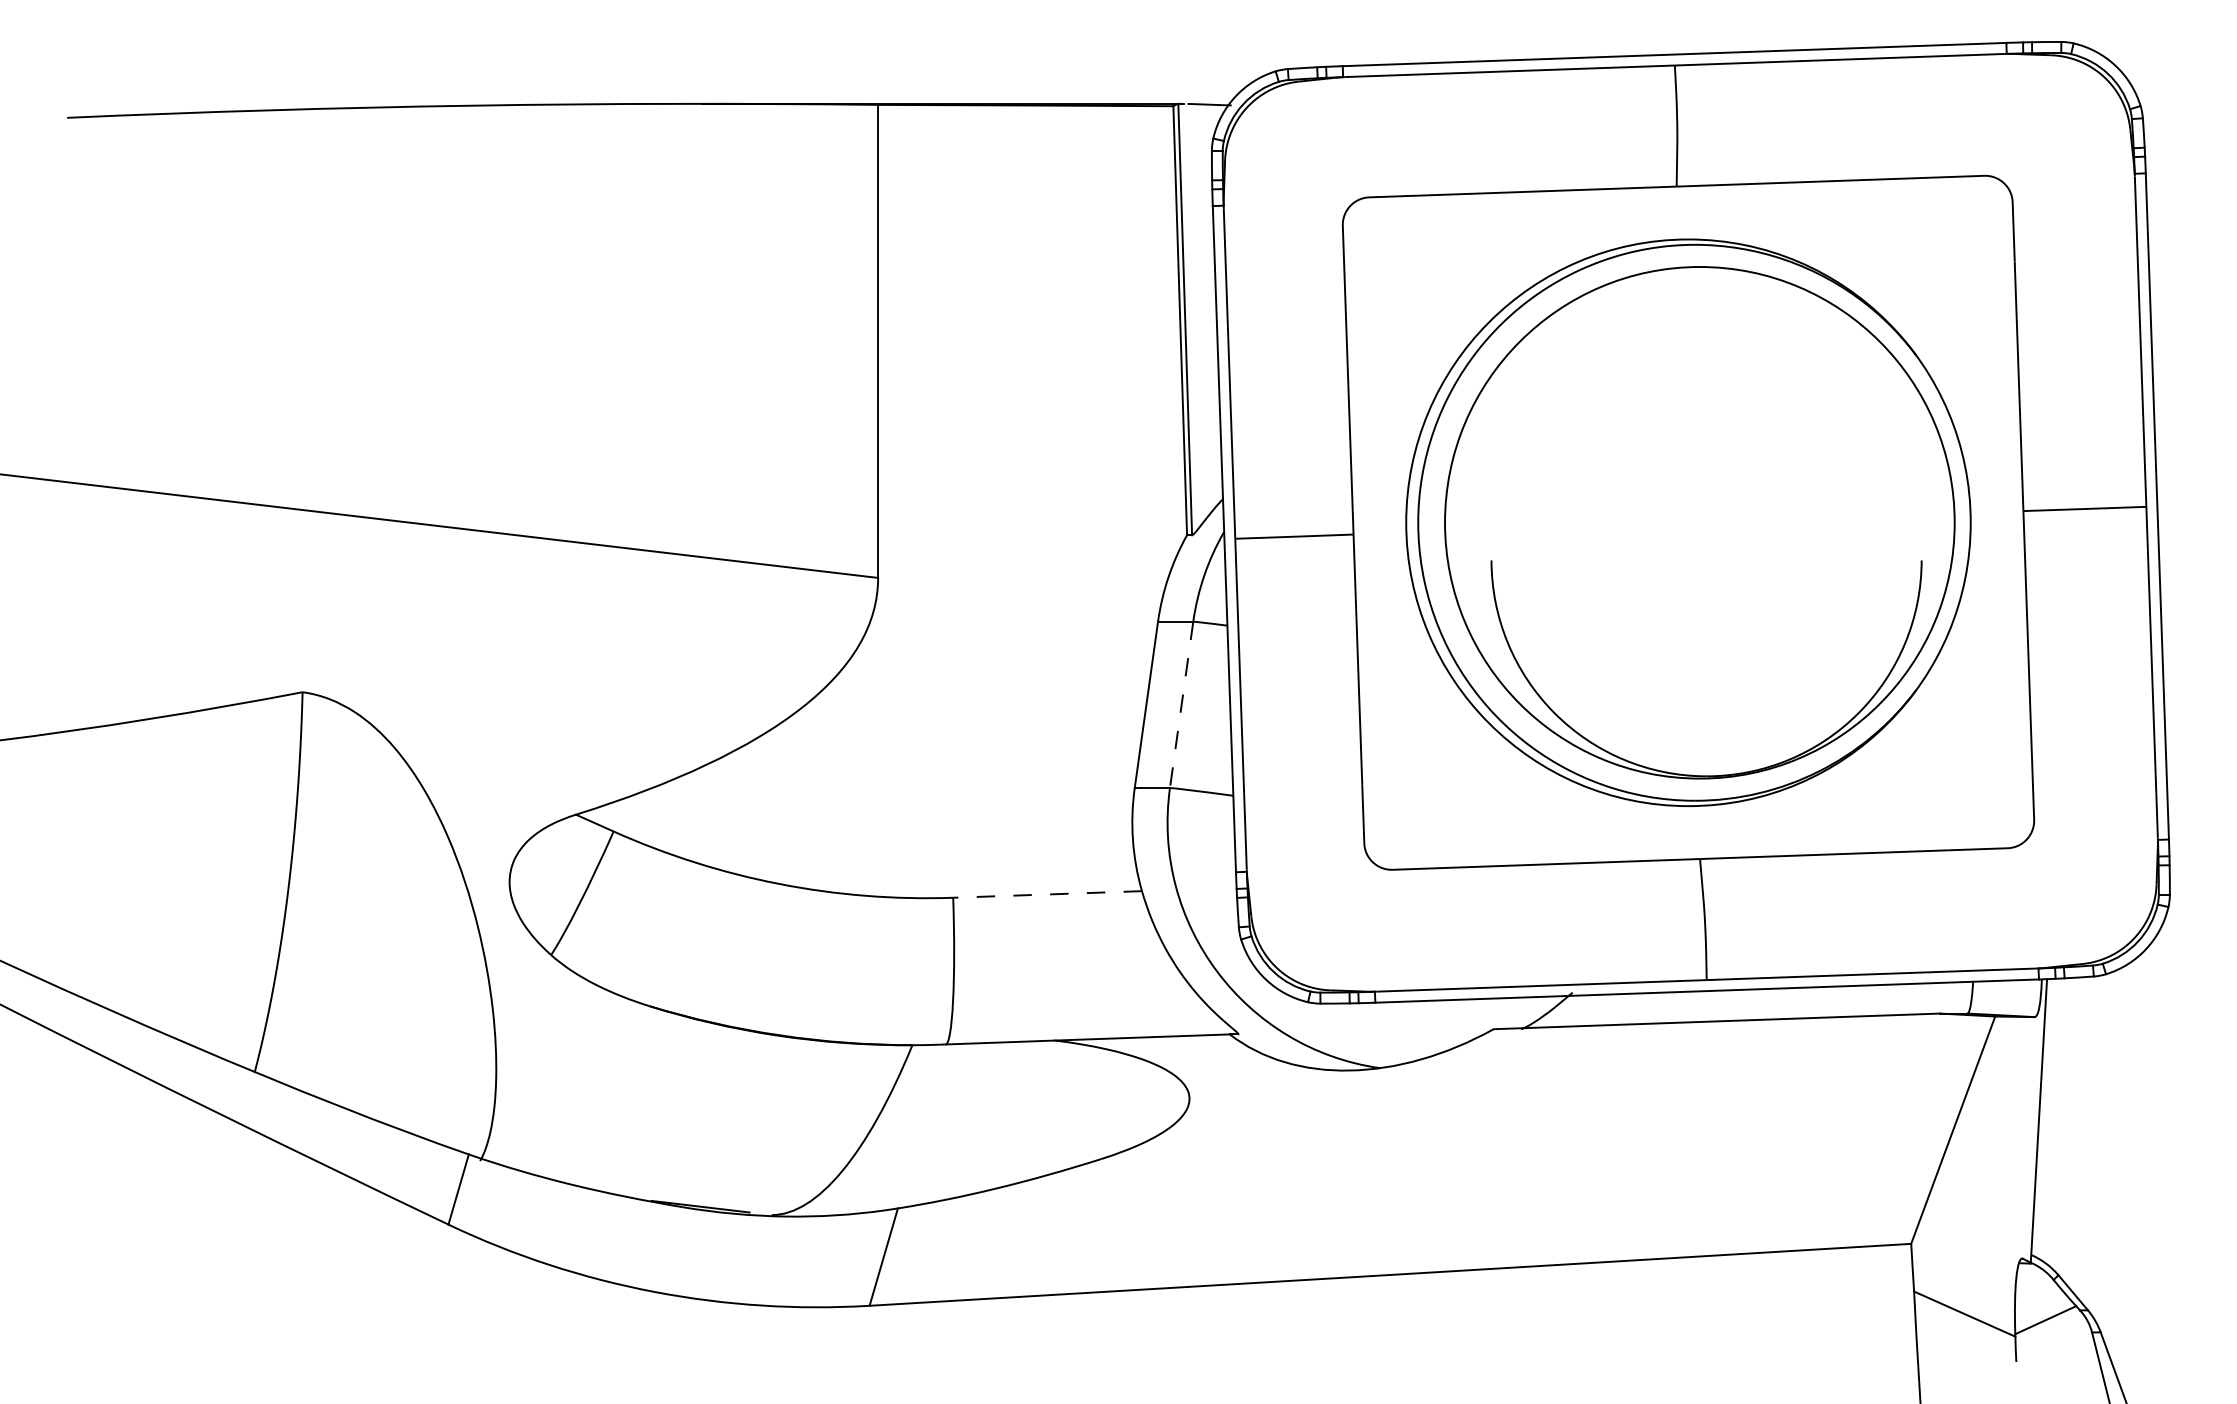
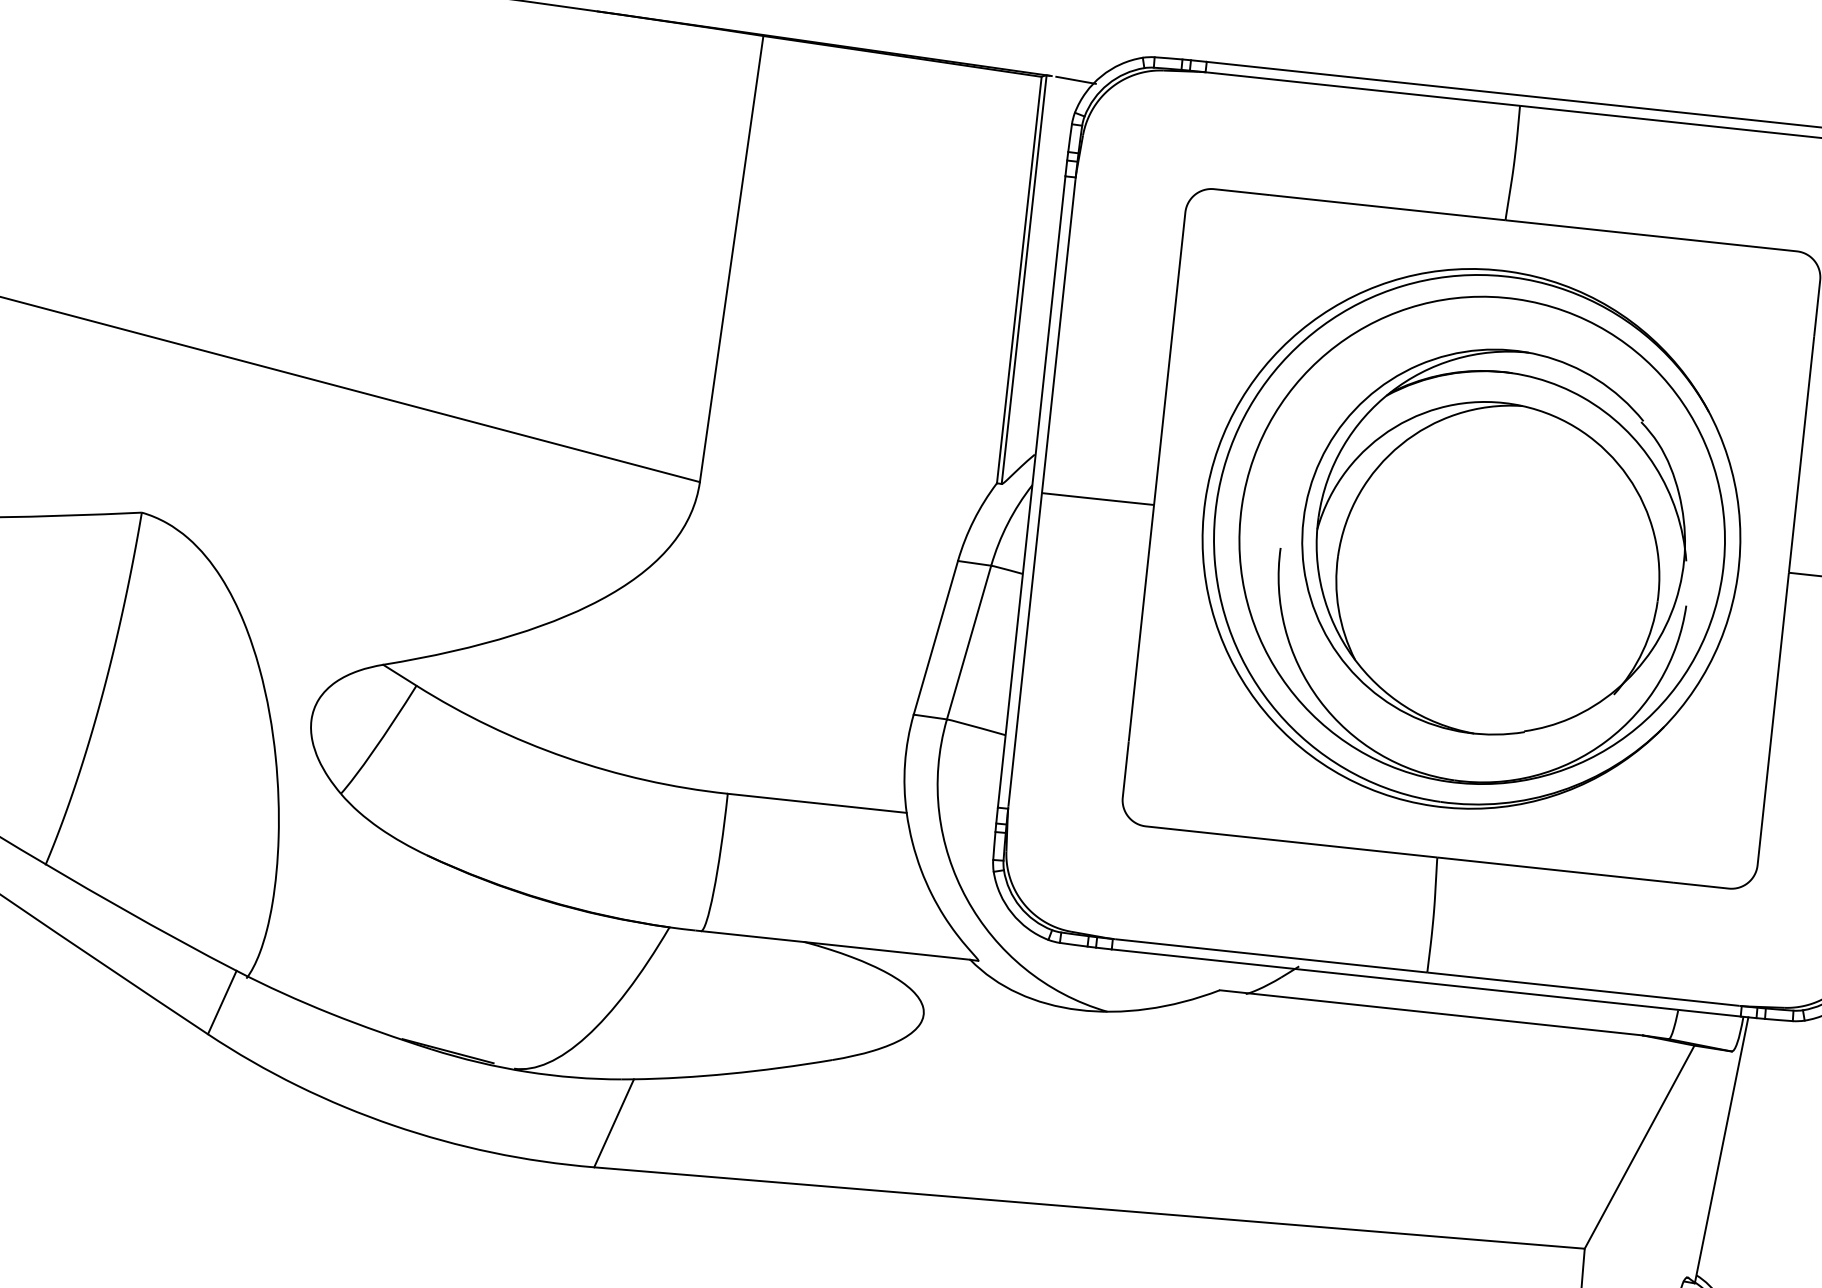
part: (1712, 522) -> (1494, 541), added
line: (1181, 704) -> (969, 642), dashed -> solid
line: (1047, 894) -> (817, 803), dashed -> solid

